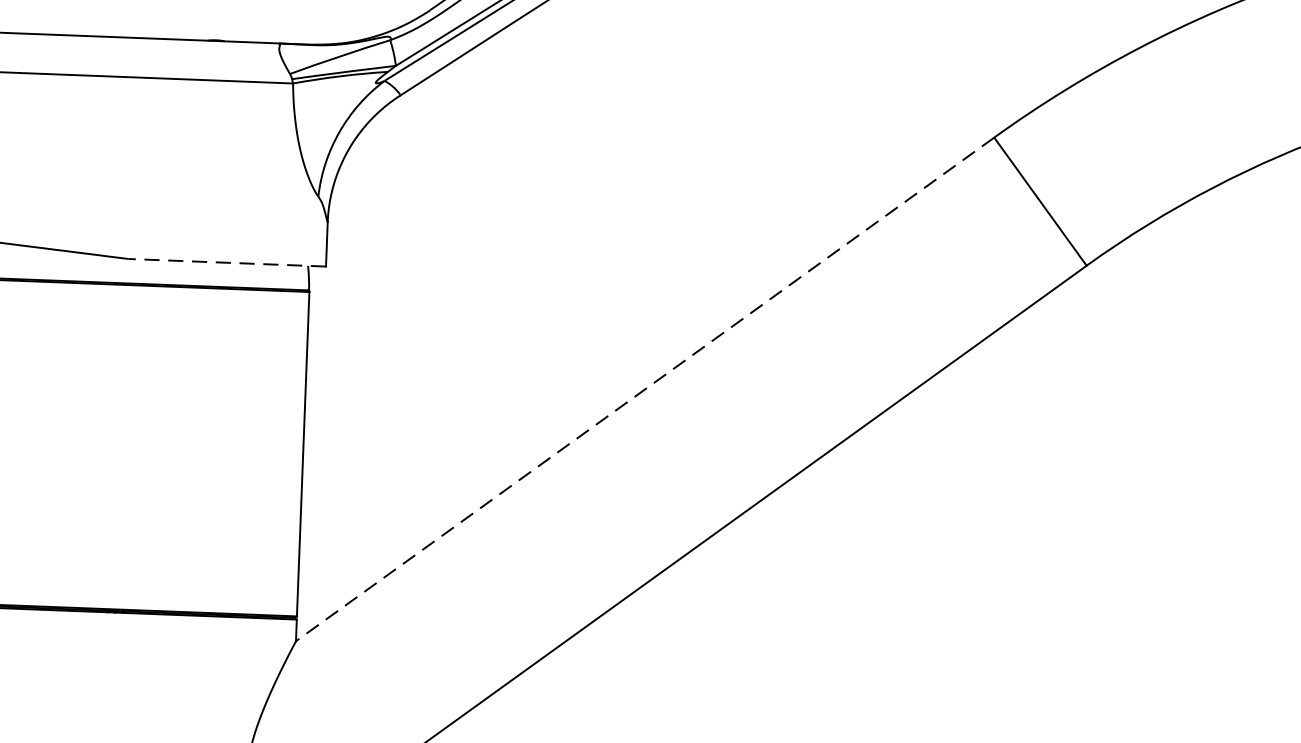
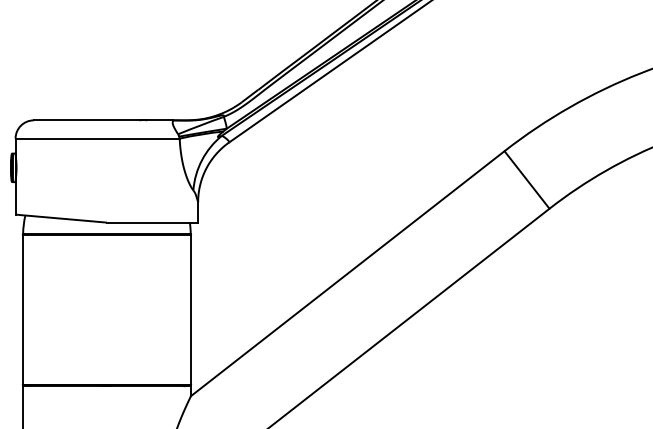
line: (227, 262) -> (152, 222), dashed -> solid
line: (644, 388) -> (347, 273), dashed -> solid

